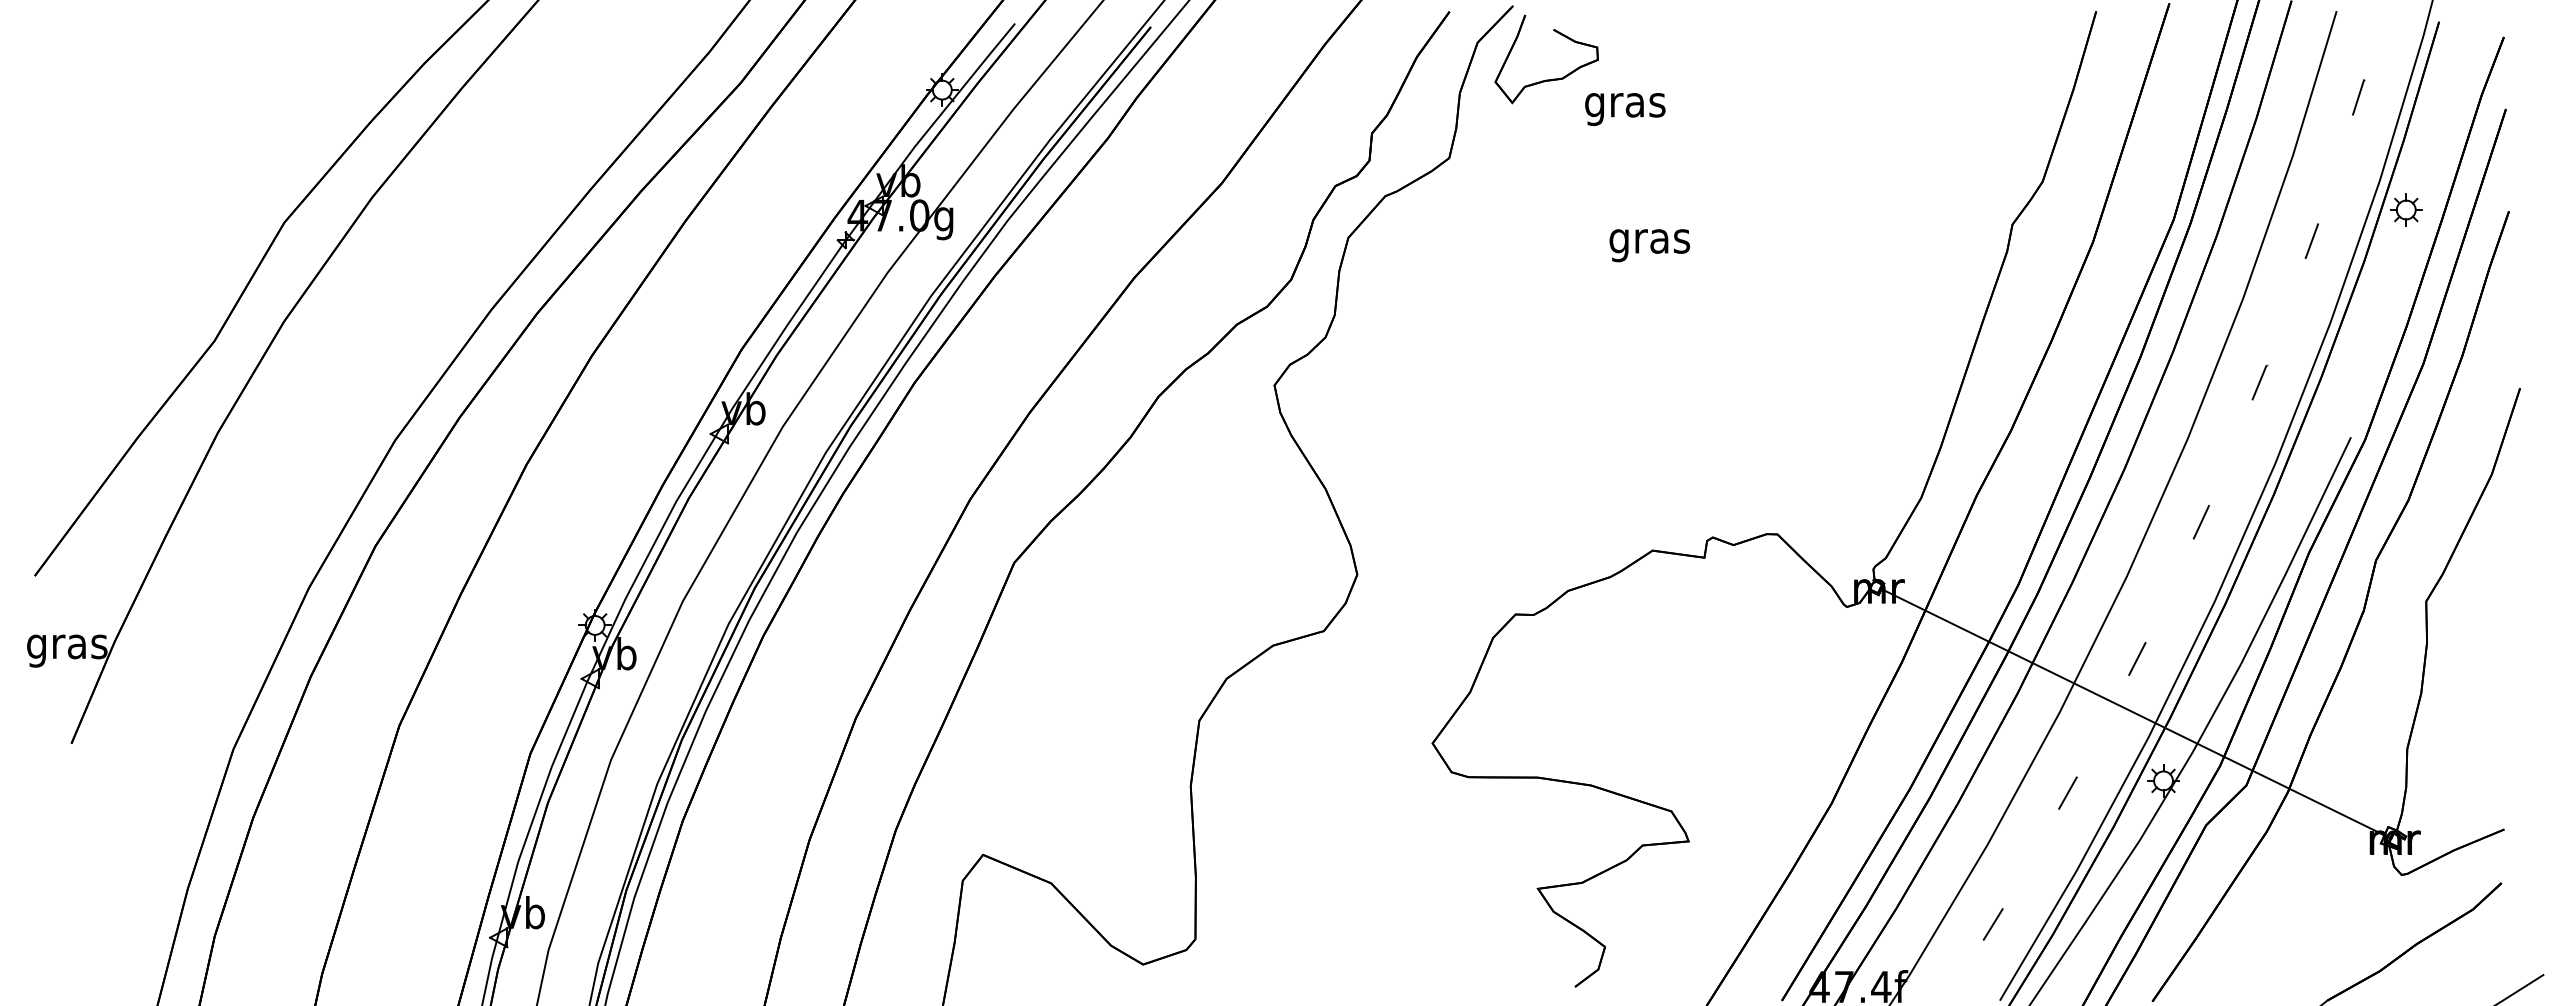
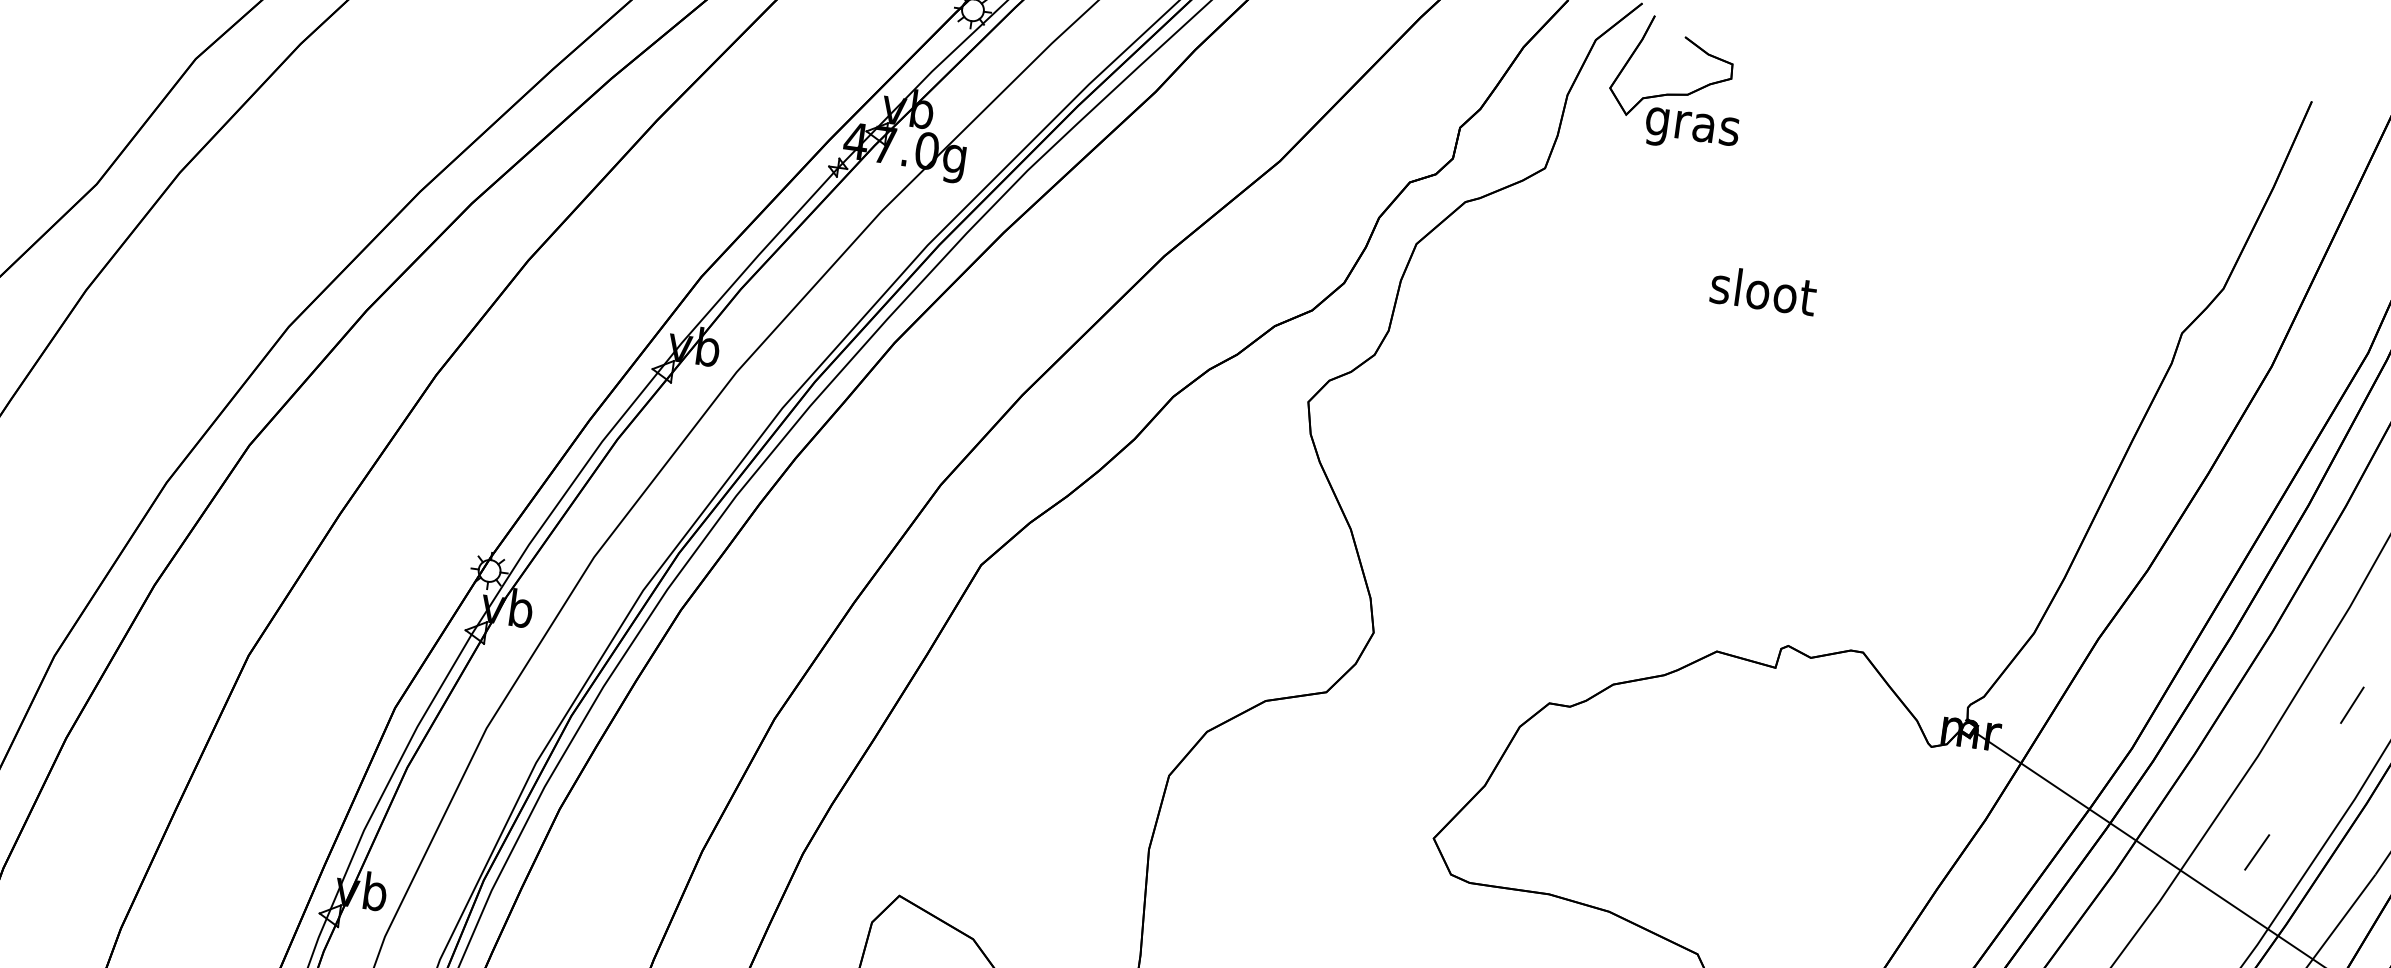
text: (1625, 109) -> (1692, 131), moved
text: (1650, 241) -> (1763, 295), gras -> sloot

